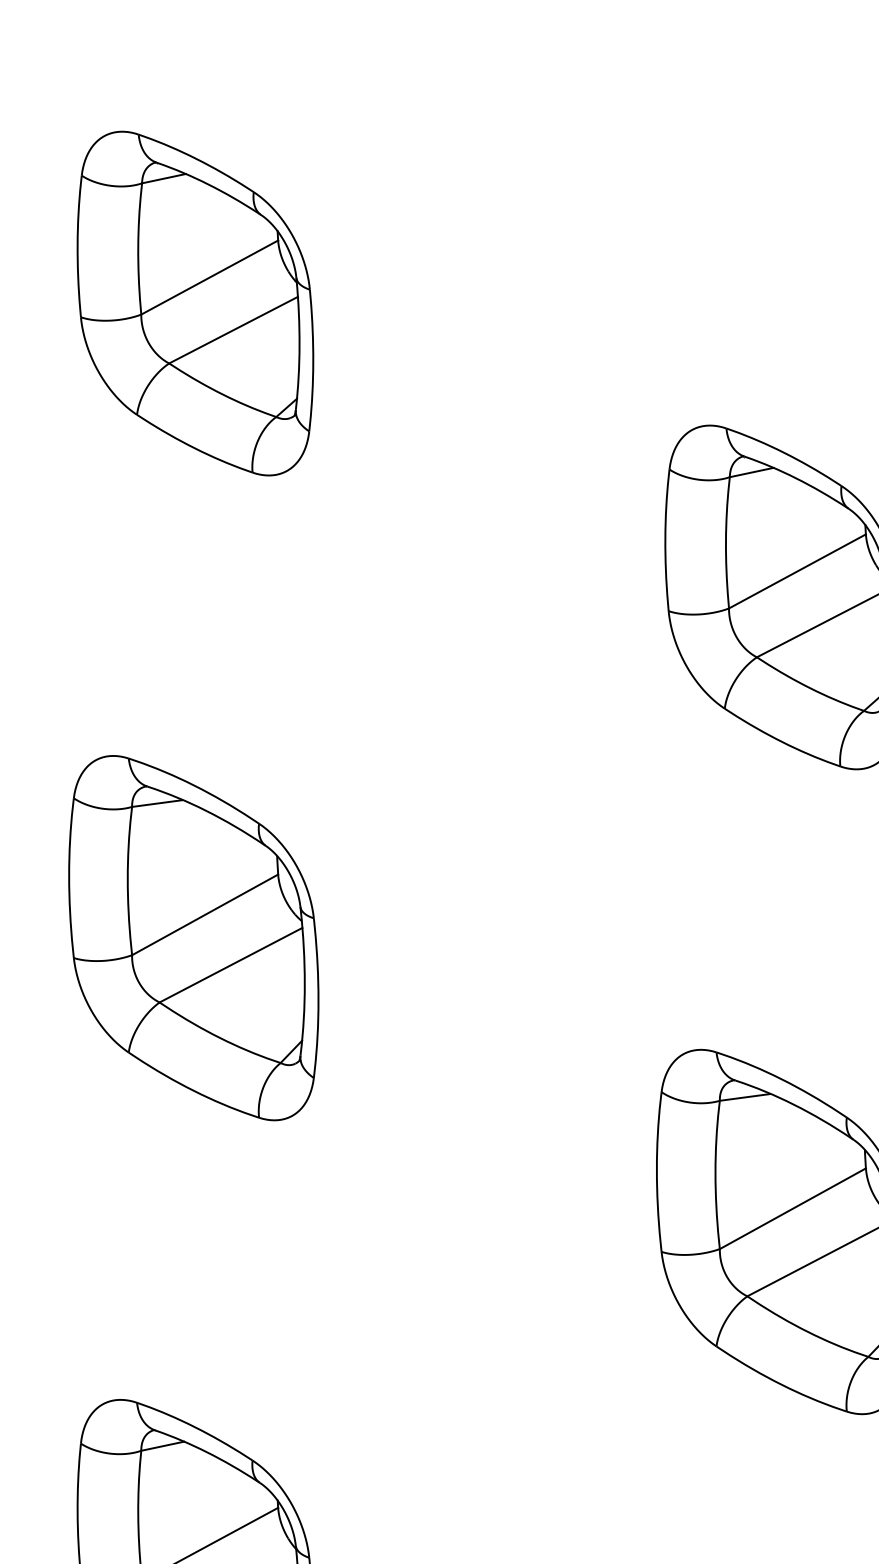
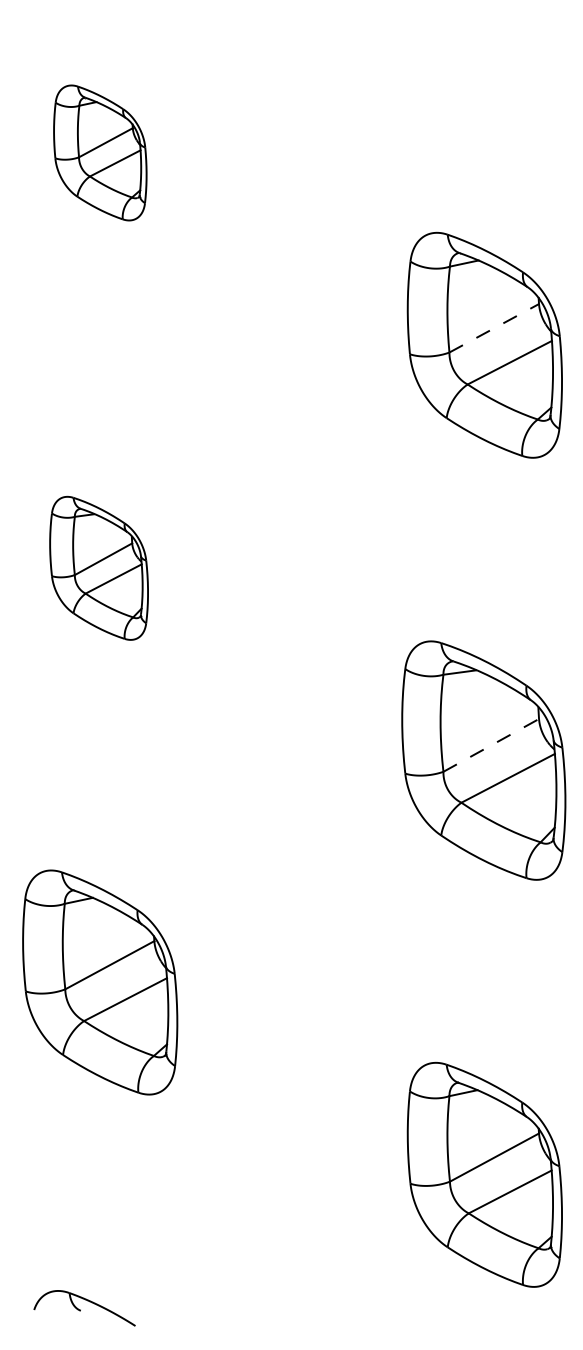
part: (195, 302) -> (100, 152), size x0.6
line: (797, 571) -> (494, 328), solid -> dashed
part: (192, 938) -> (98, 568), size x0.6
line: (793, 1208) -> (491, 745), solid -> dashed

